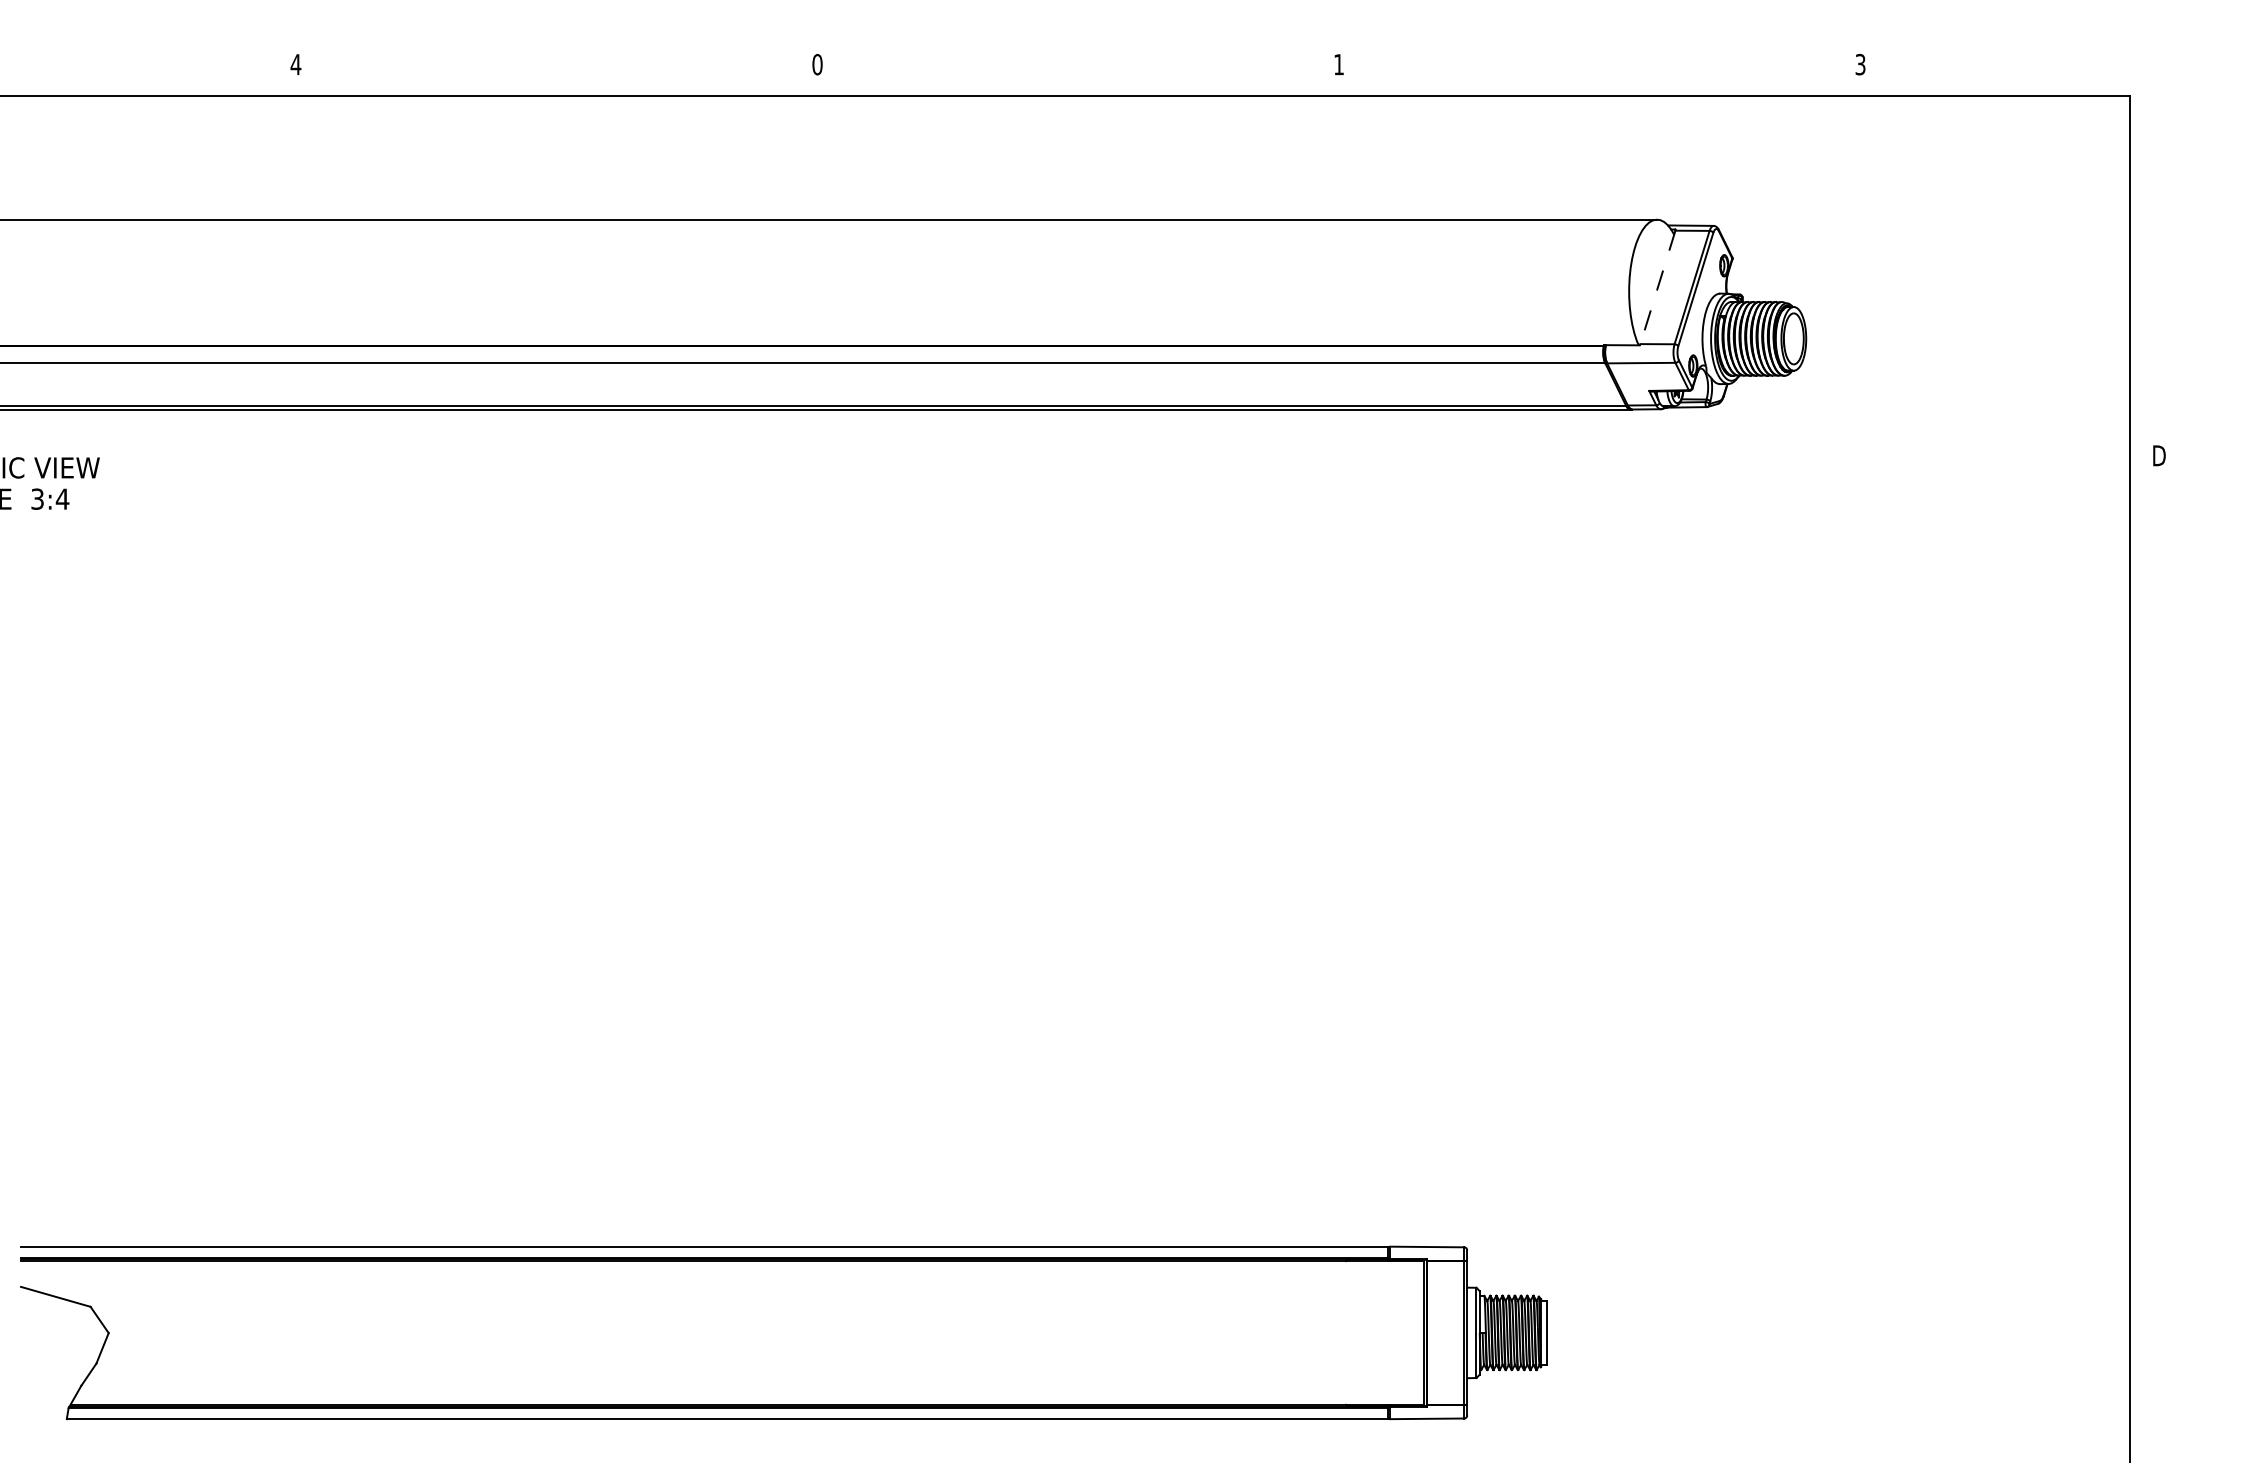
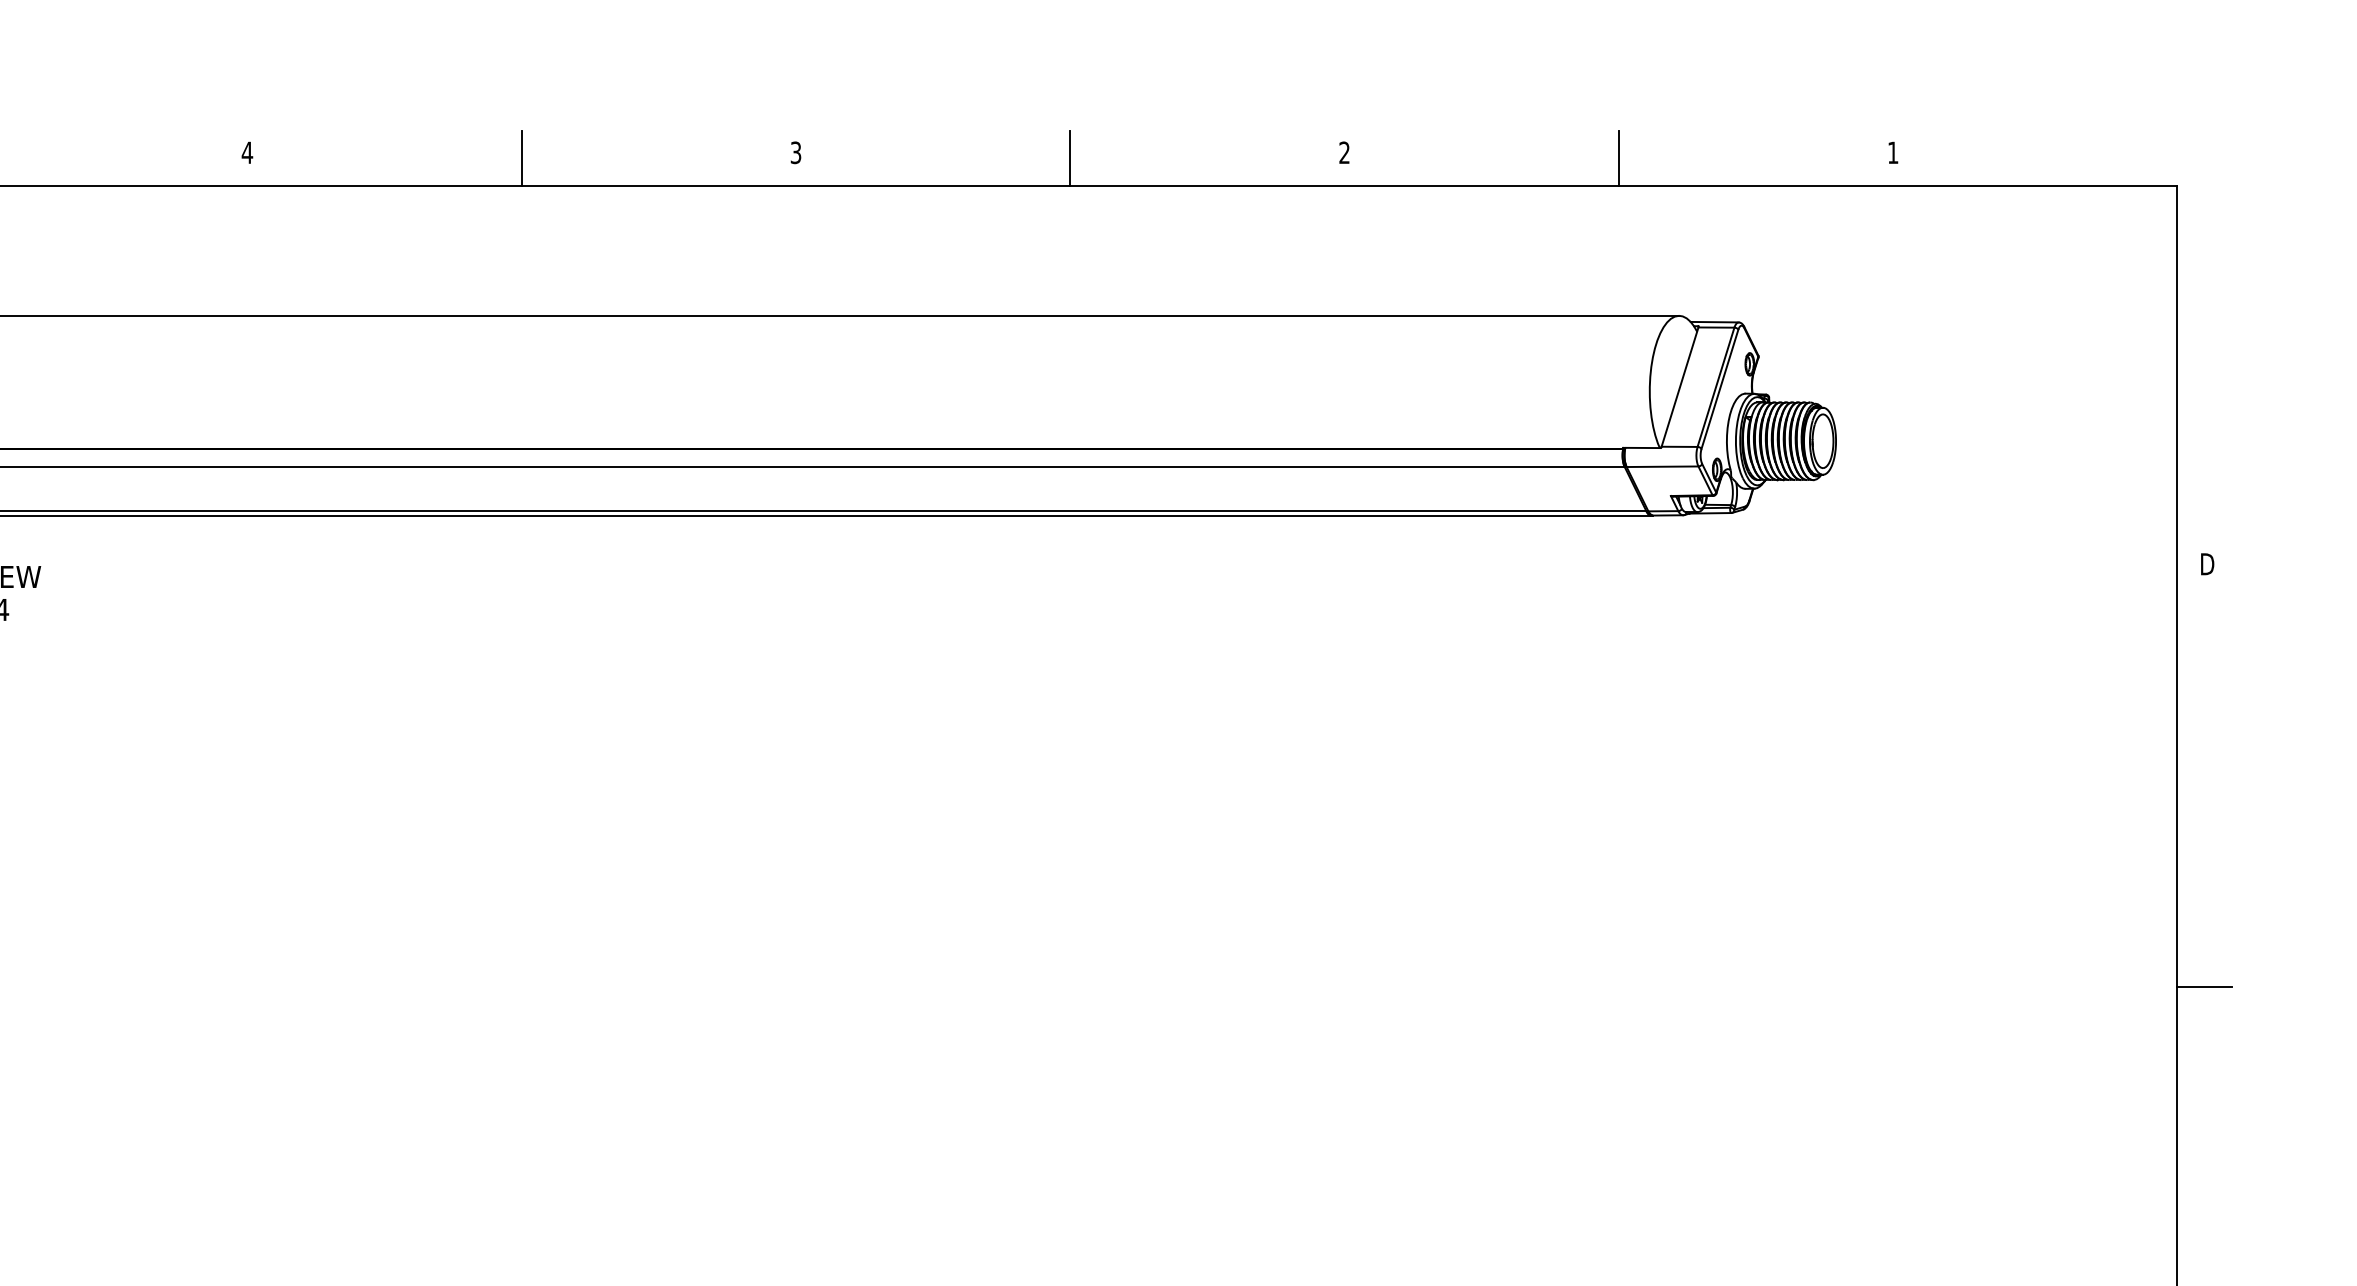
text: (817, 64) -> (796, 152), 0 -> 3
text: (1338, 64) -> (1344, 152), 1 -> 2
text: (1860, 64) -> (1893, 152), 3 -> 1
line: (556, 69) -> (521, 157), added
line: (1078, 69) -> (1070, 157), added
line: (1599, 69) -> (1618, 157), added
line: (1657, 287) -> (1679, 387), dashed -> solid
line: (2156, 857) -> (2204, 986), added

